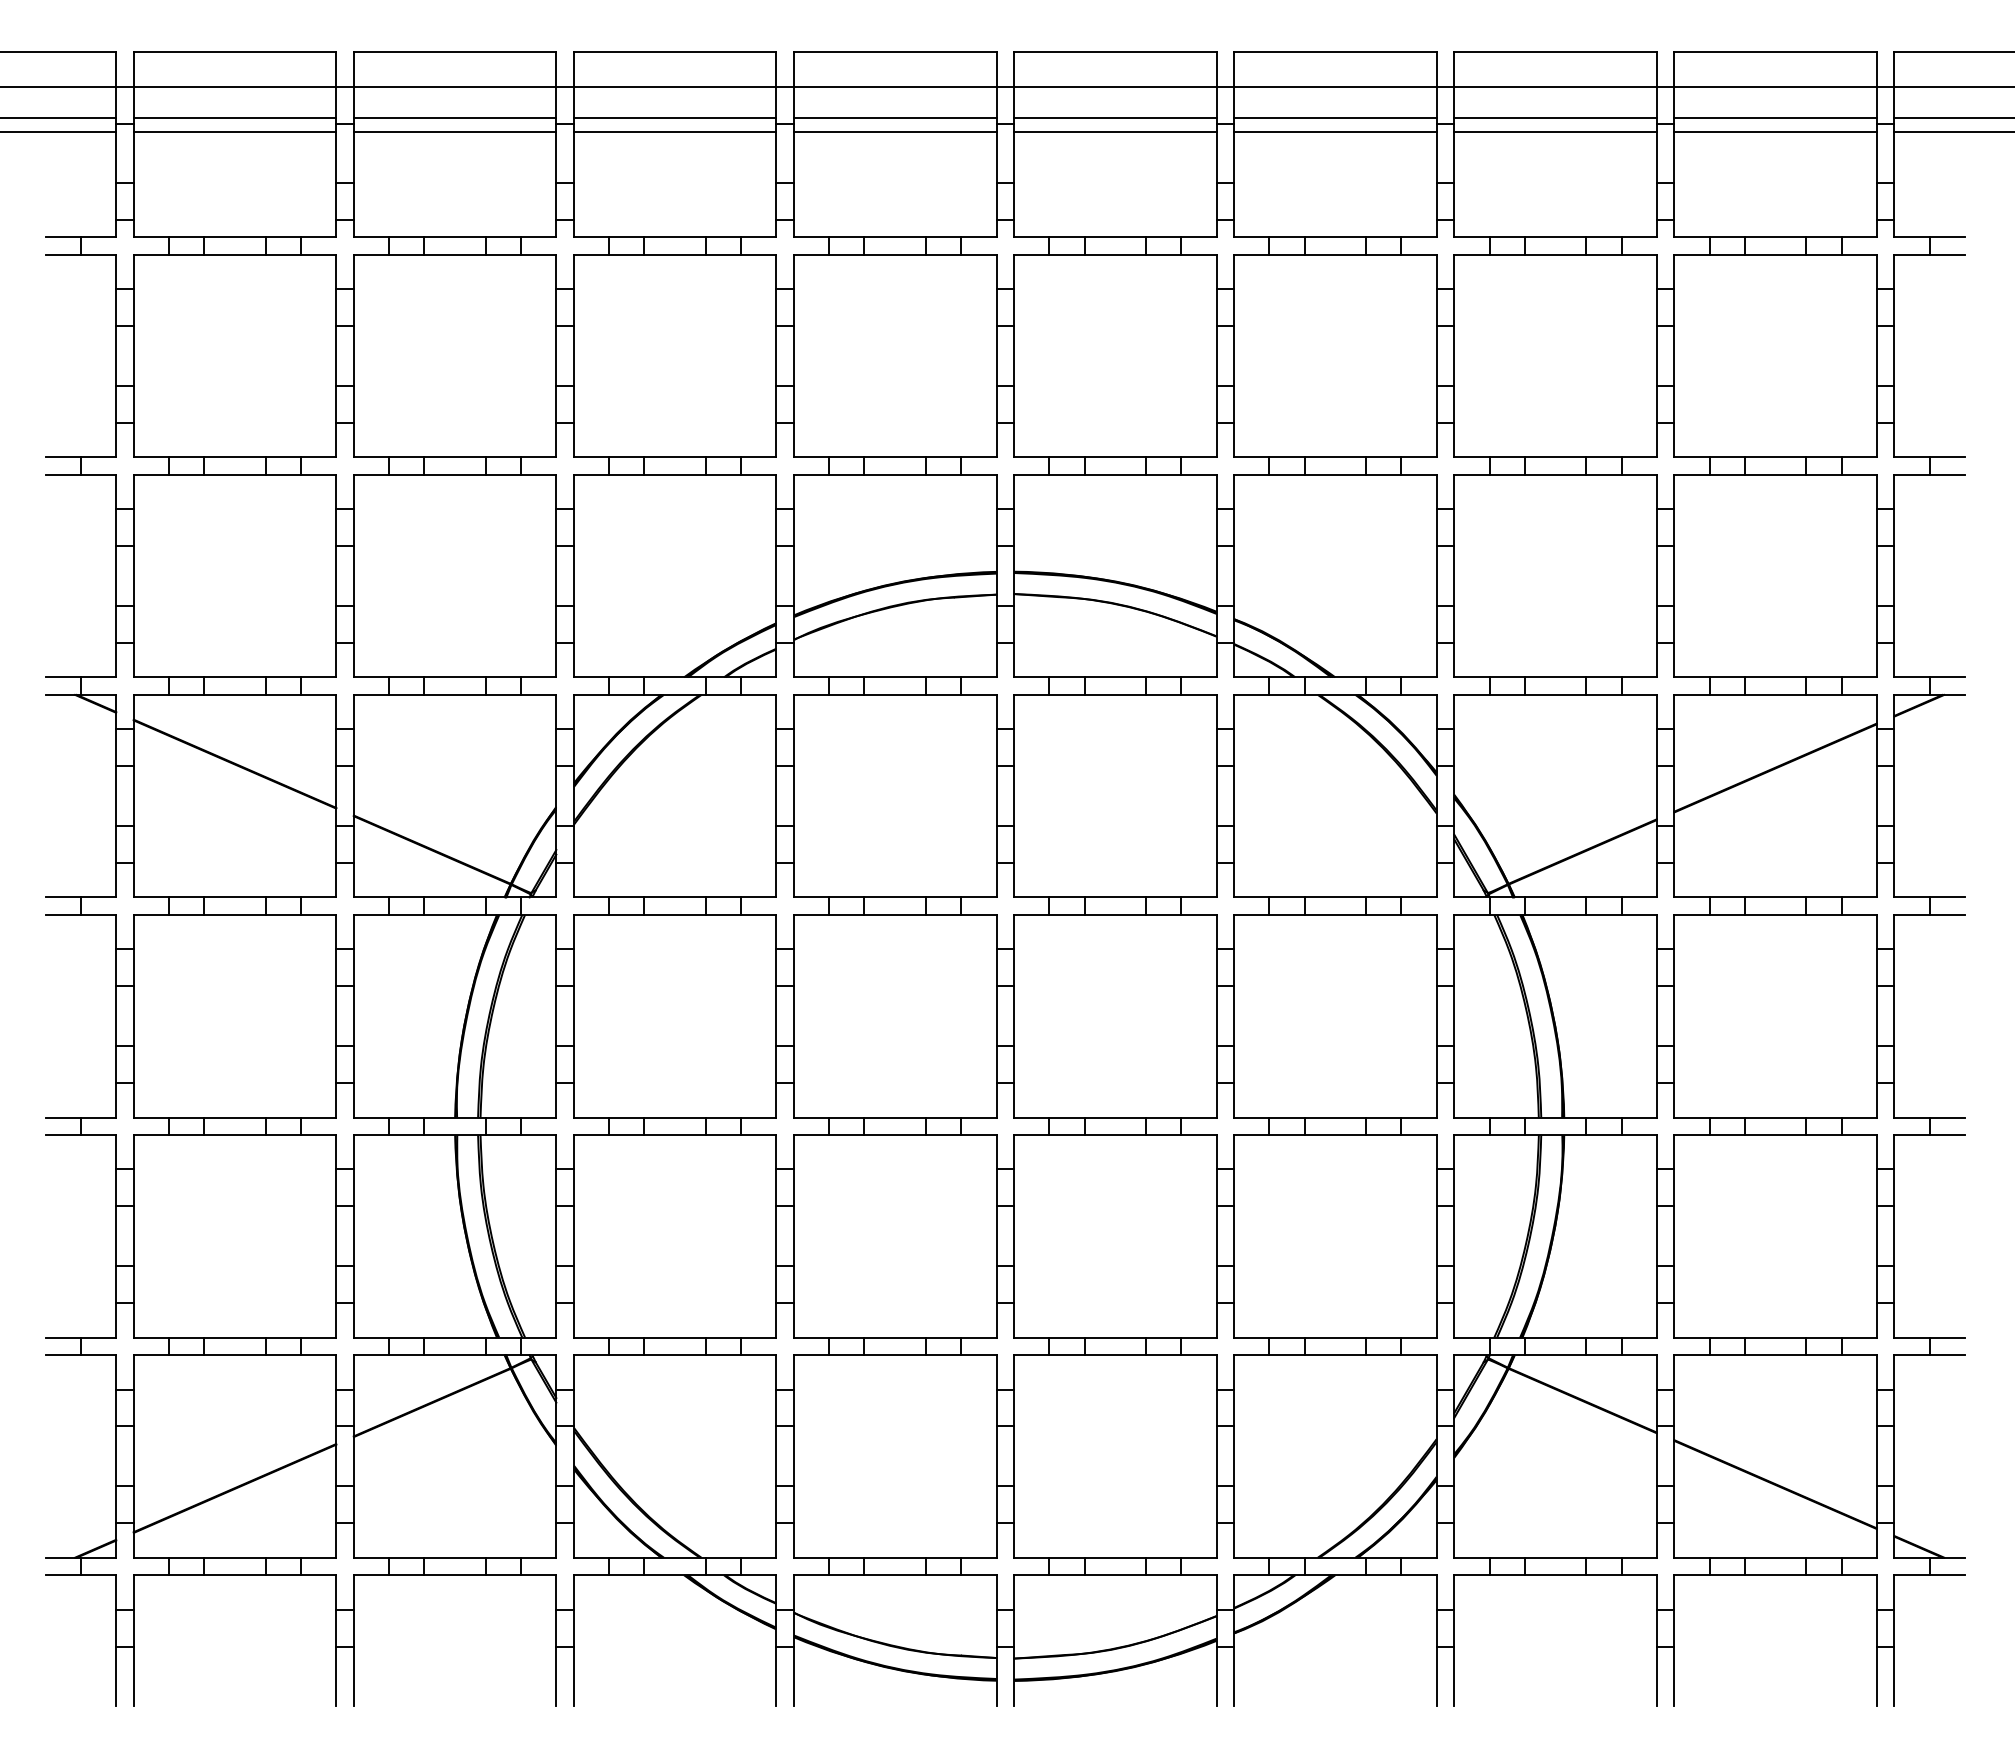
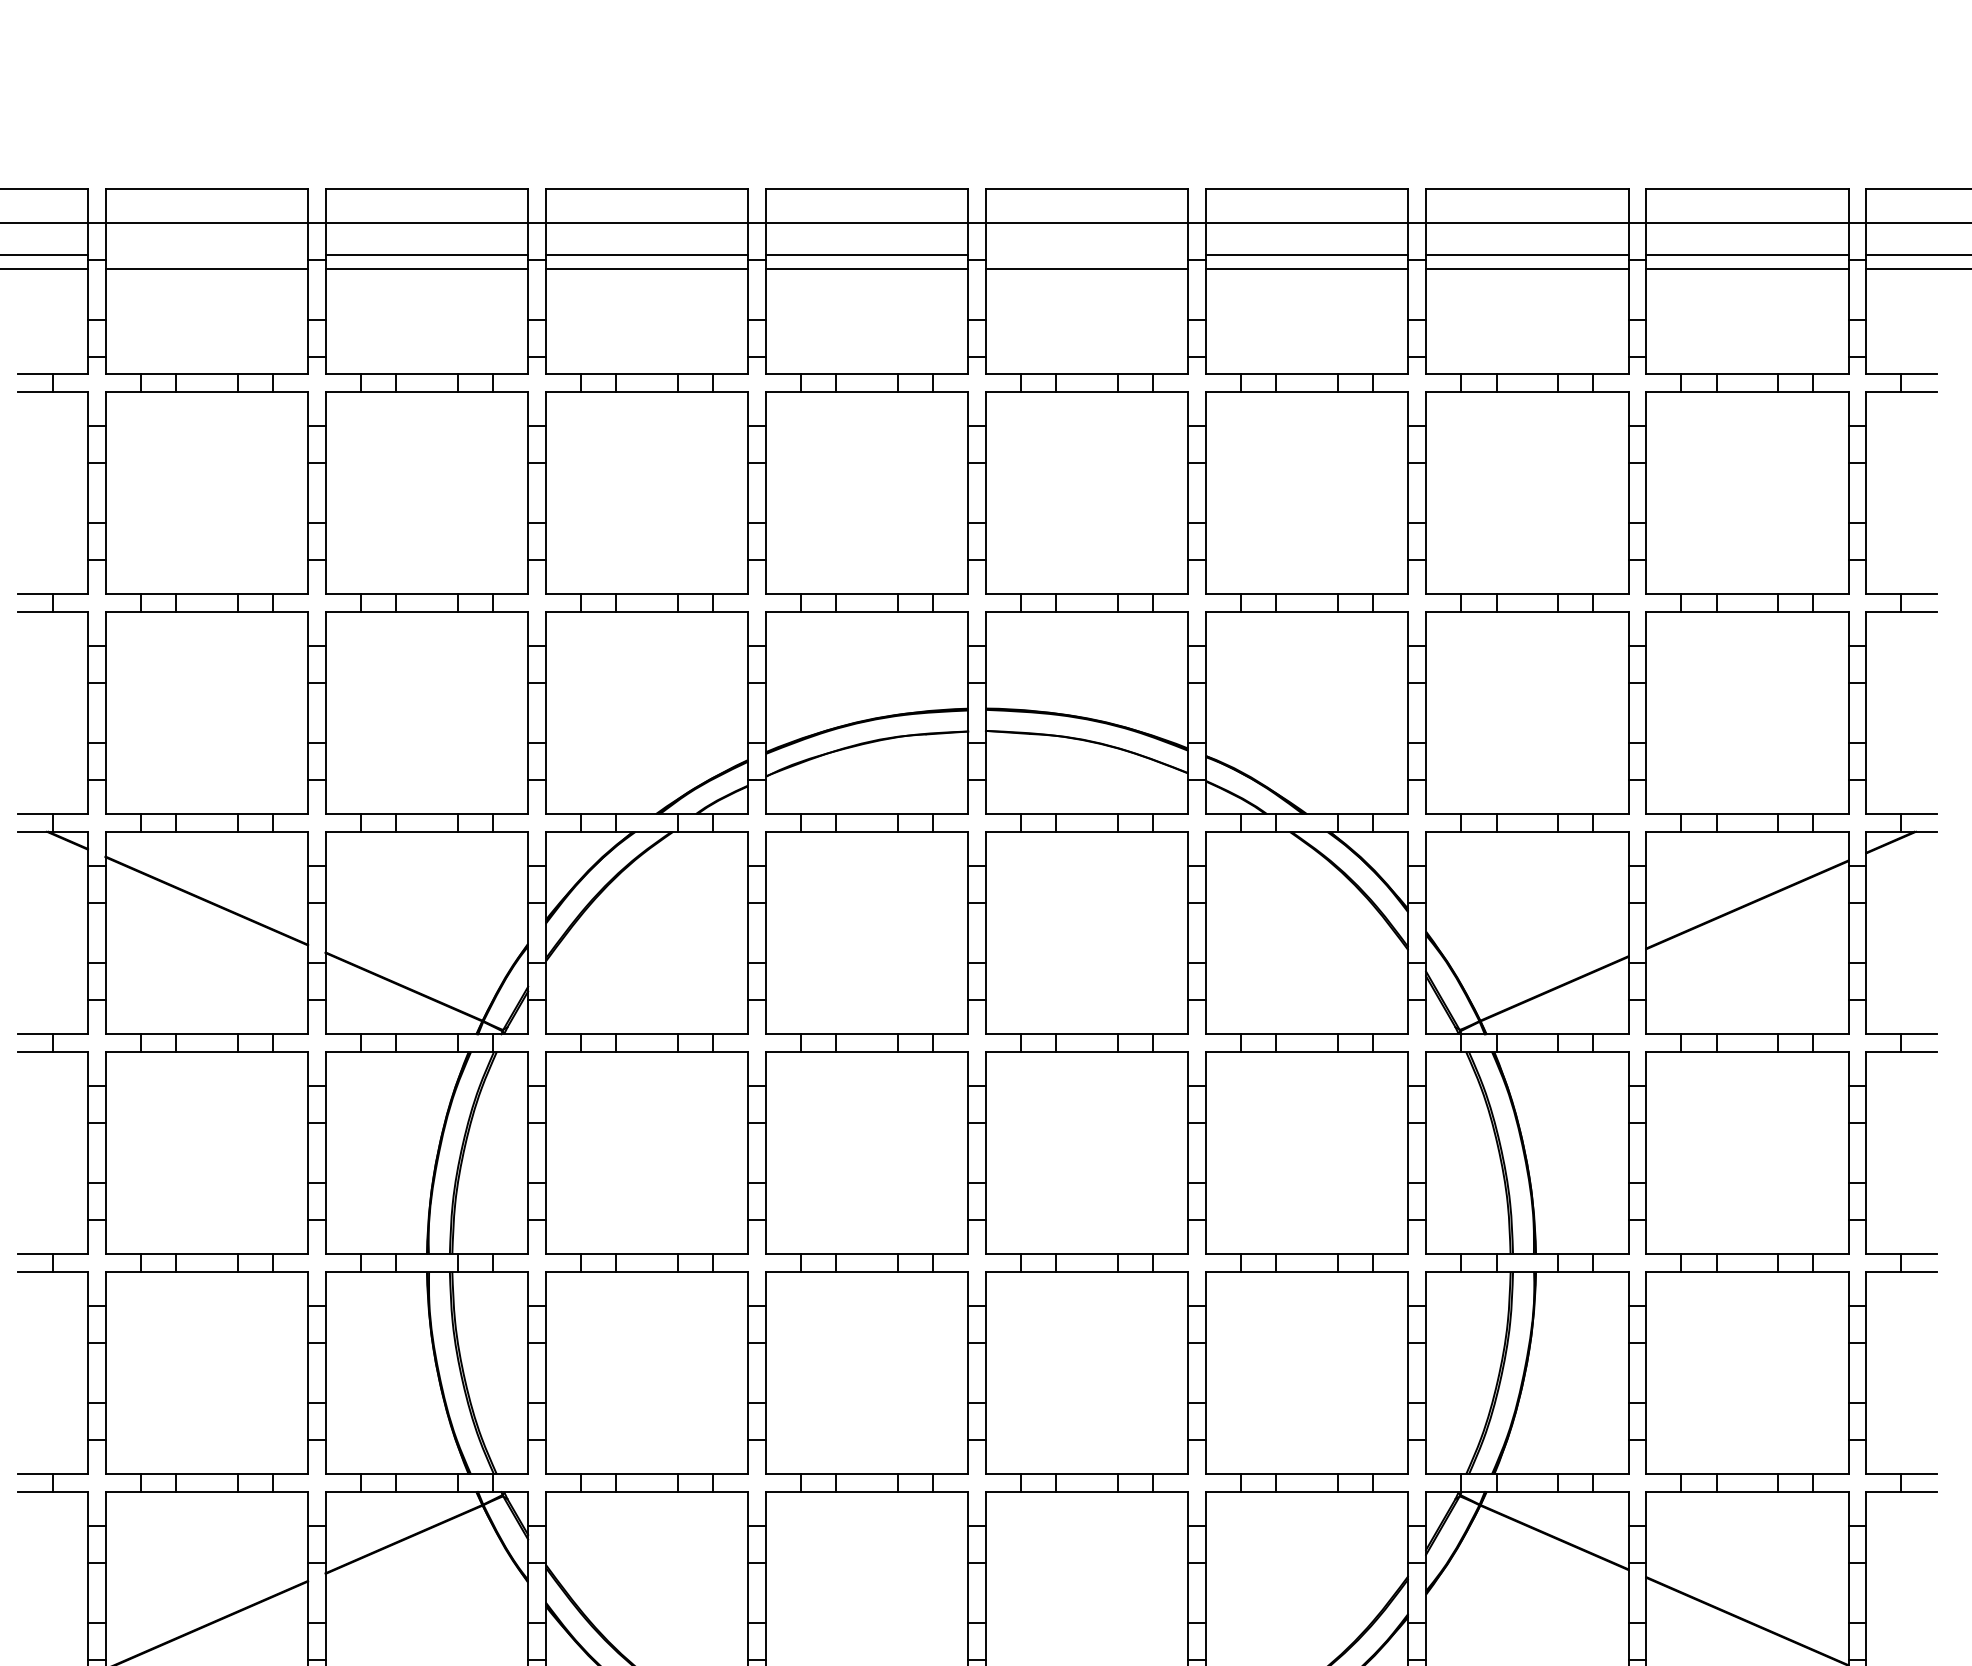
line: (234, 118) -> (206, 255), removed
line: (1115, 118) -> (1087, 255), removed

